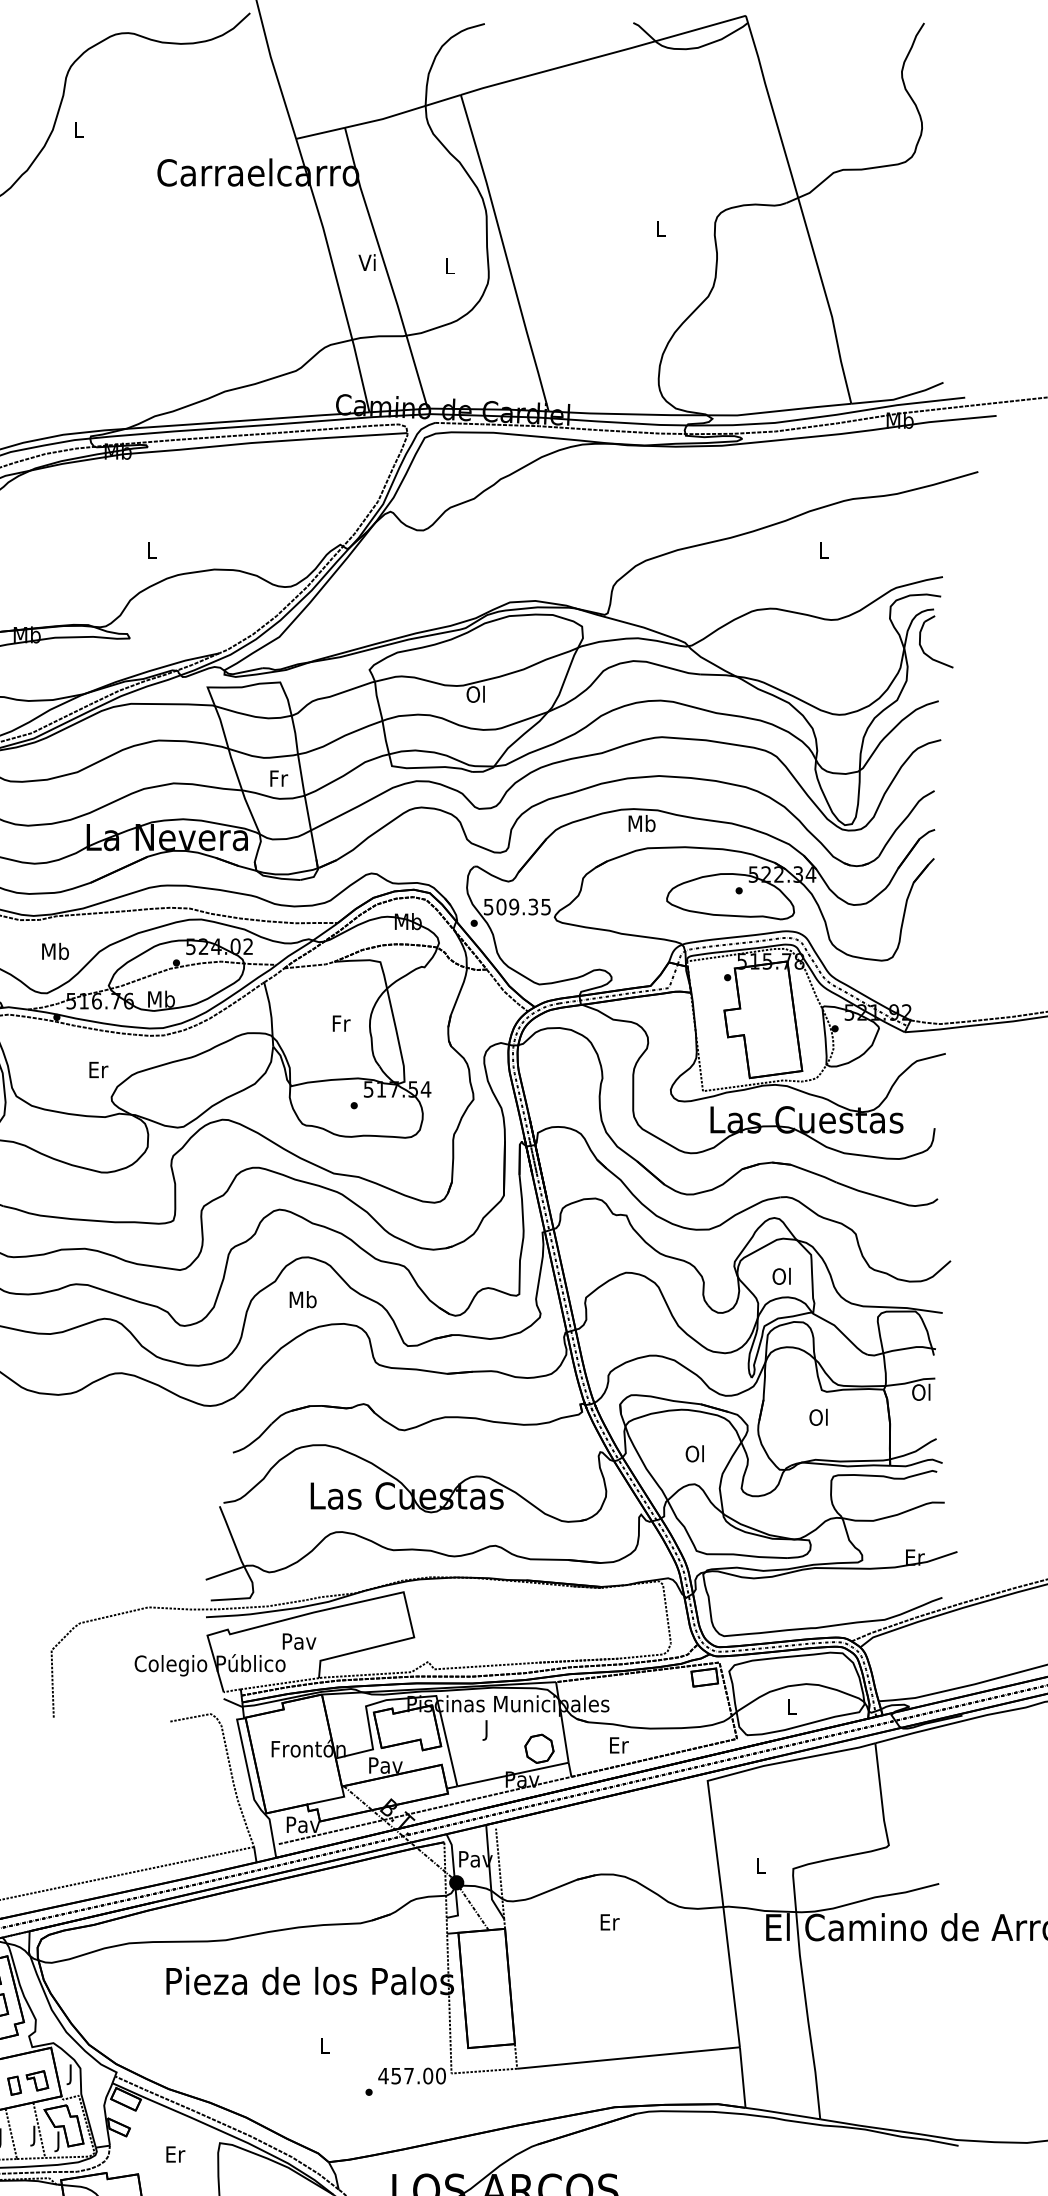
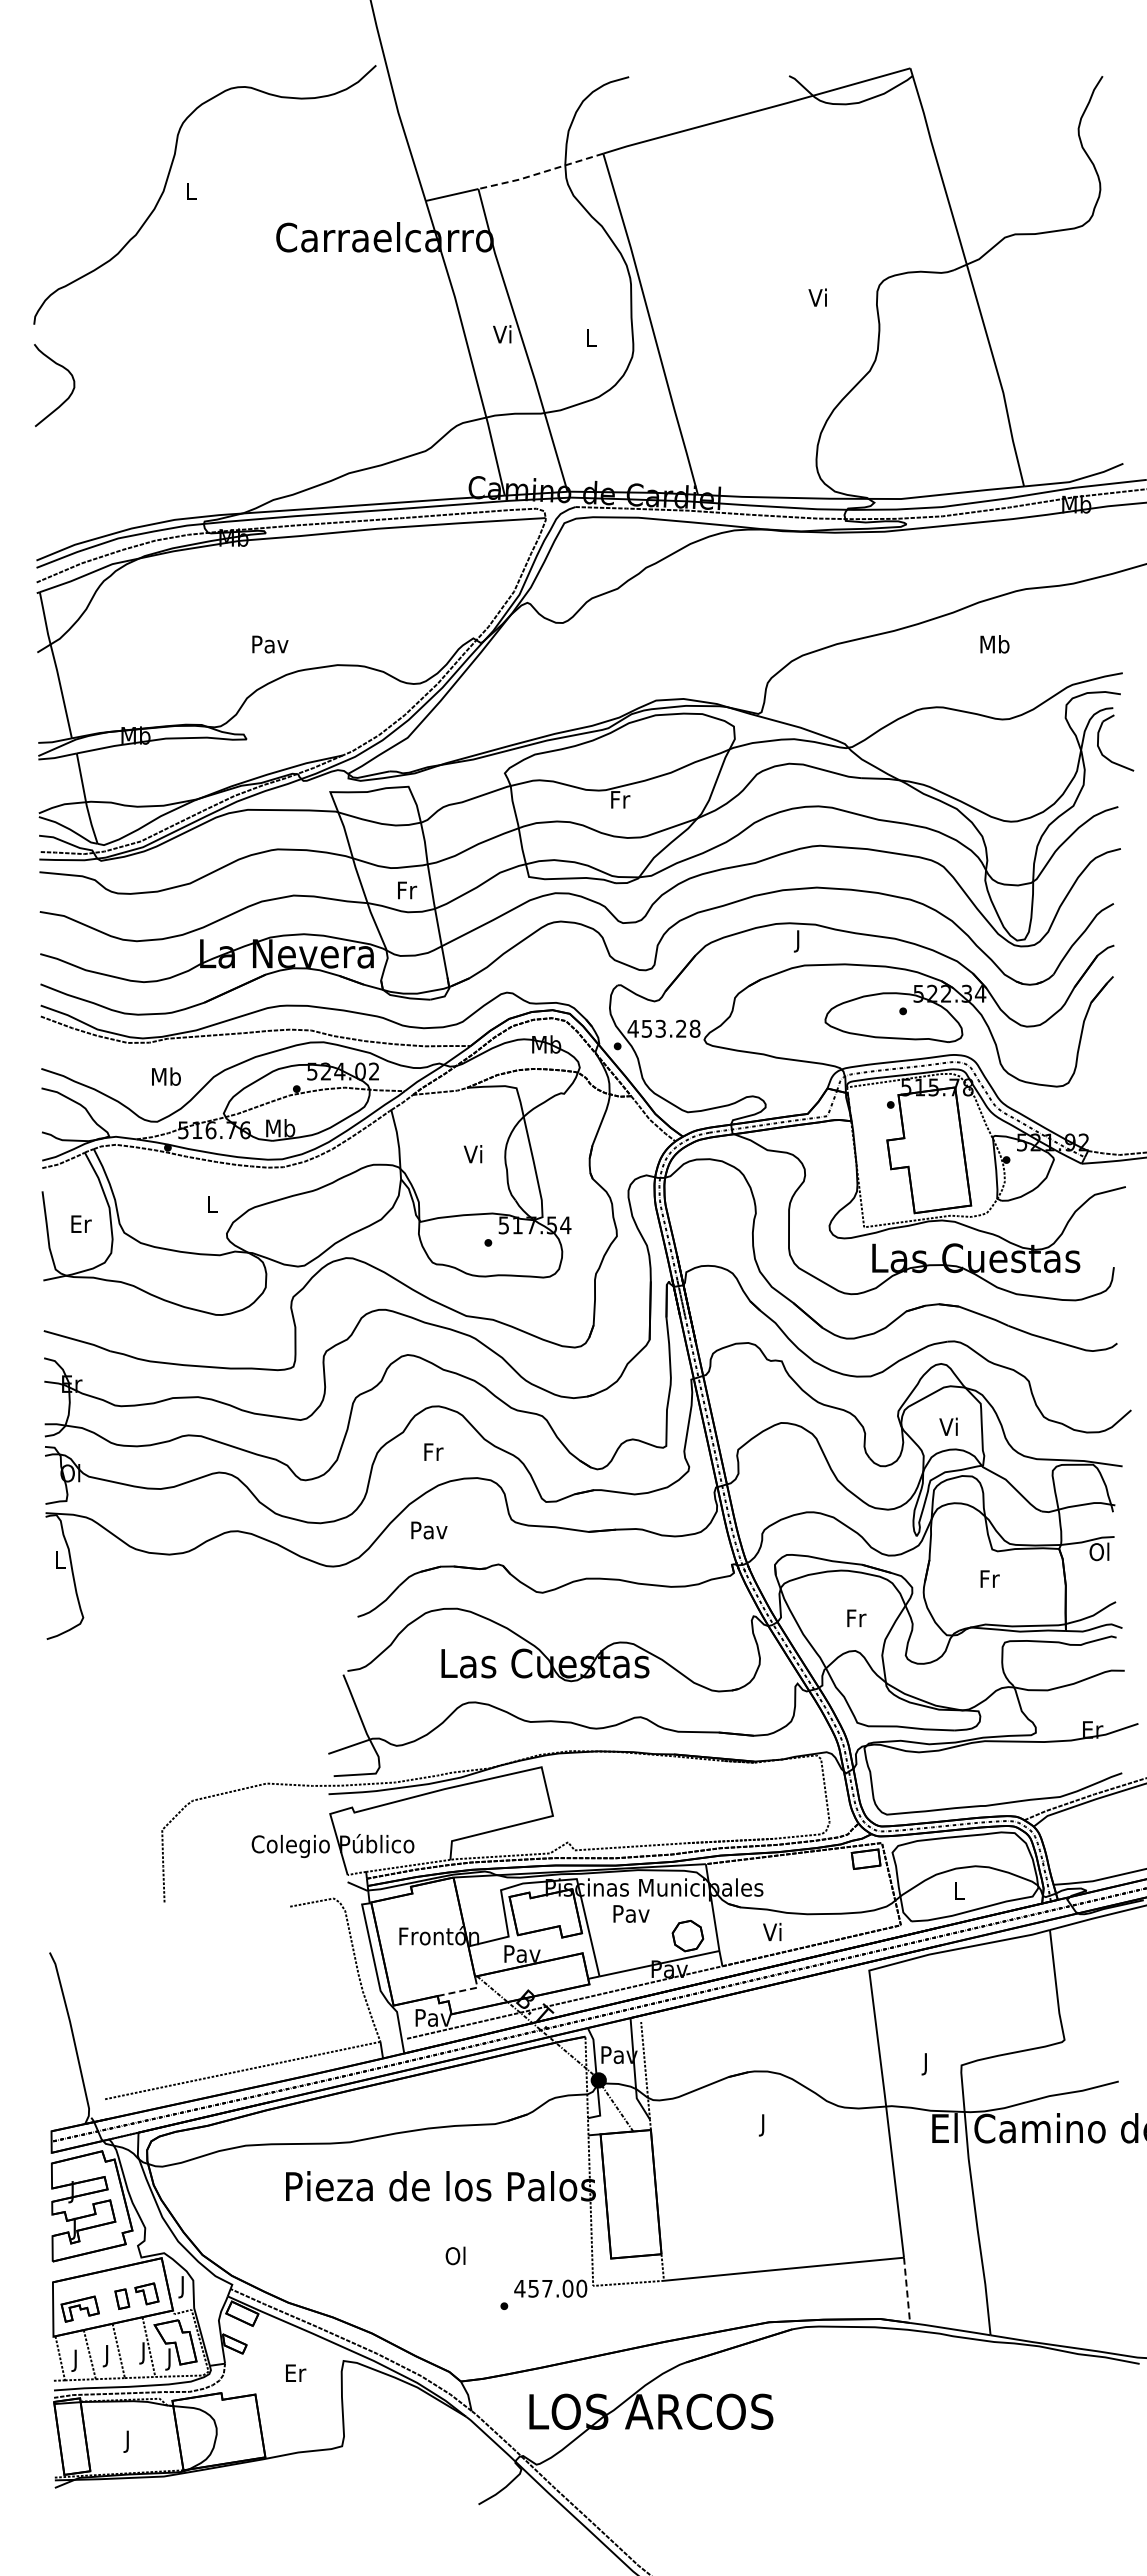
line: (402, 112) -> (540, 172), solid -> dashed
text: (659, 228) -> (817, 297), L -> Vi
text: (152, 550) -> (270, 644), L -> Pav
text: (823, 550) -> (994, 644), L -> Mb
text: (475, 694) -> (619, 799), Ol -> Fr
text: (642, 825) -> (798, 940), Mb -> J
text: (516, 906) -> (663, 1028), 509.35 -> 453.28
text: (340, 1023) -> (473, 1154), Fr -> Vi
text: (99, 1070) -> (213, 1204), Er -> L
text: (781, 1276) -> (948, 1426), Ol -> Vi
text: (302, 1299) -> (432, 1451), Mb -> Fr
text: (819, 1417) -> (989, 1578), Ol -> Fr
text: (694, 1453) -> (855, 1617), Ol -> Fr
text: (299, 1641) -> (429, 1530), moved
text: (487, 1730) -> (631, 1916), J -> Pav
text: (618, 1744) -> (773, 1931), Er -> Vi
line: (331, 1799) -> (463, 1990), solid -> dashed
text: (760, 1868) -> (926, 2064), L -> J
text: (610, 1924) -> (764, 2125), Er -> J
text: (323, 2045) -> (455, 2255), L -> Ol
line: (743, 2077) -> (907, 2290), solid -> dashed

